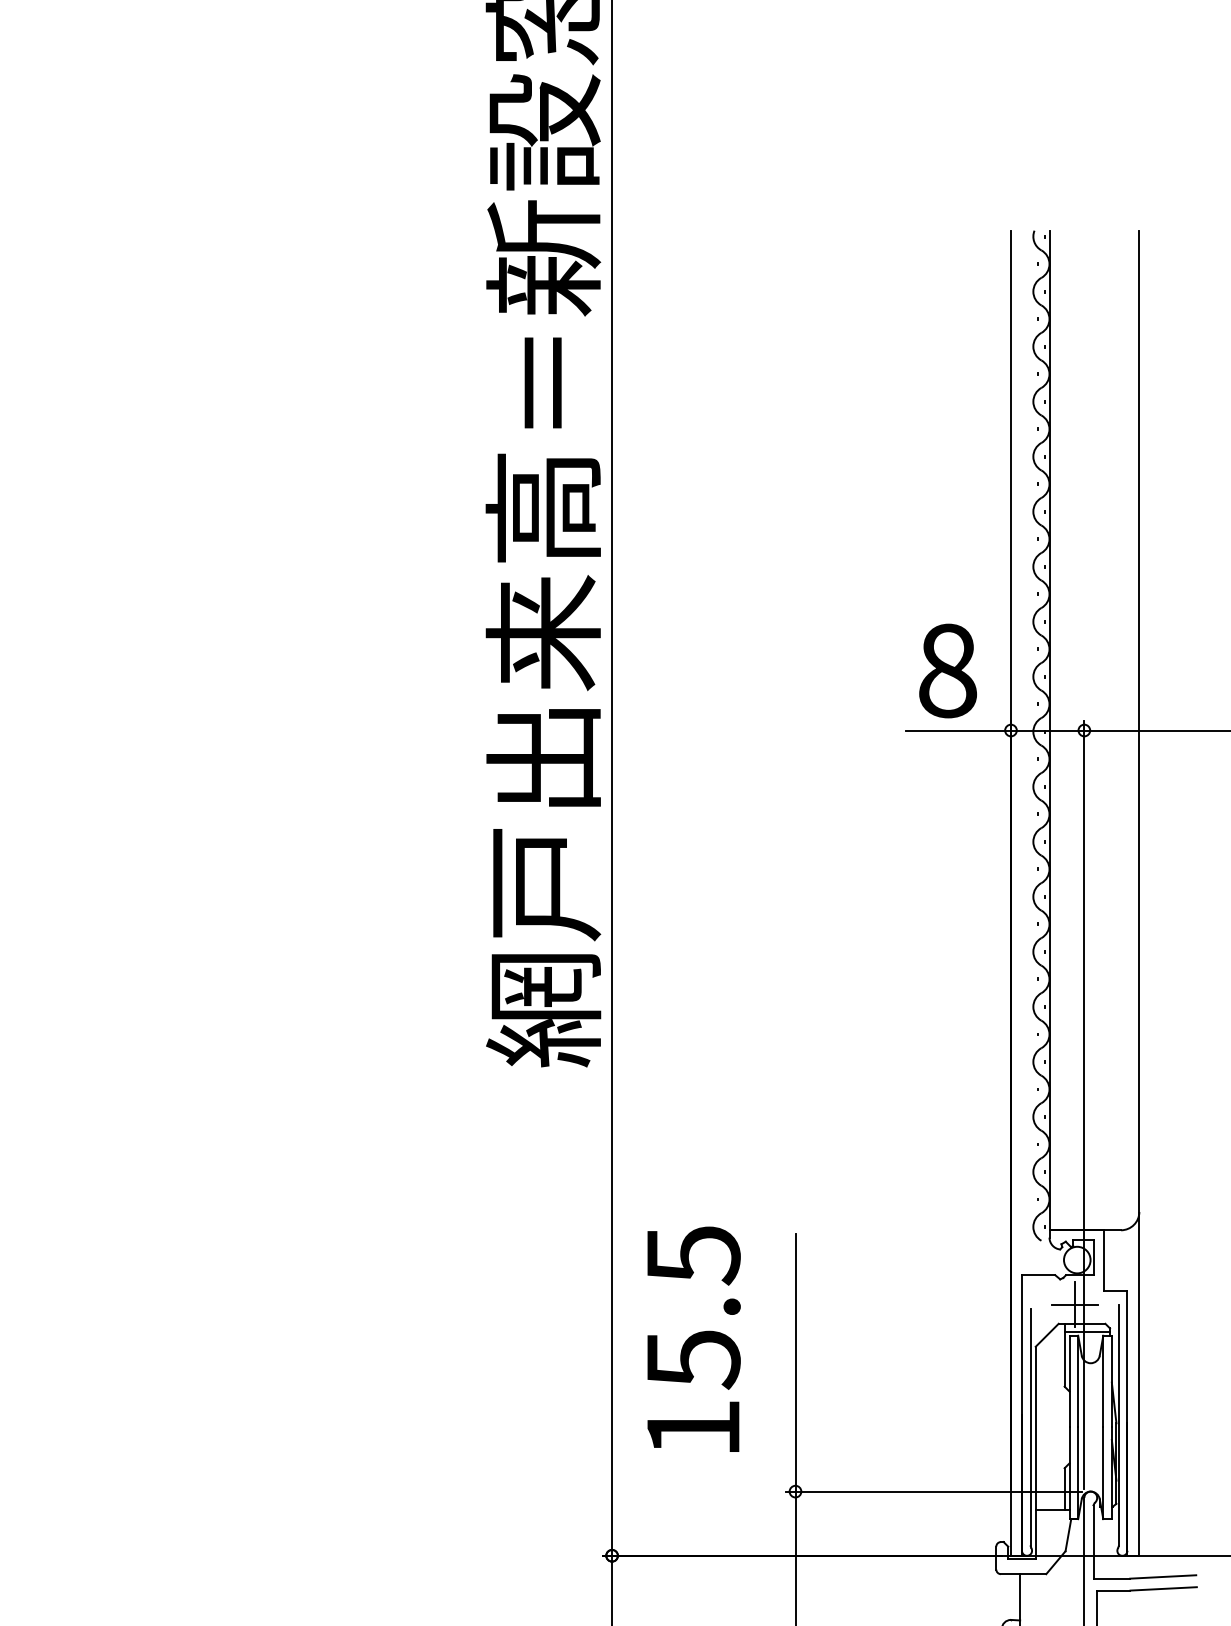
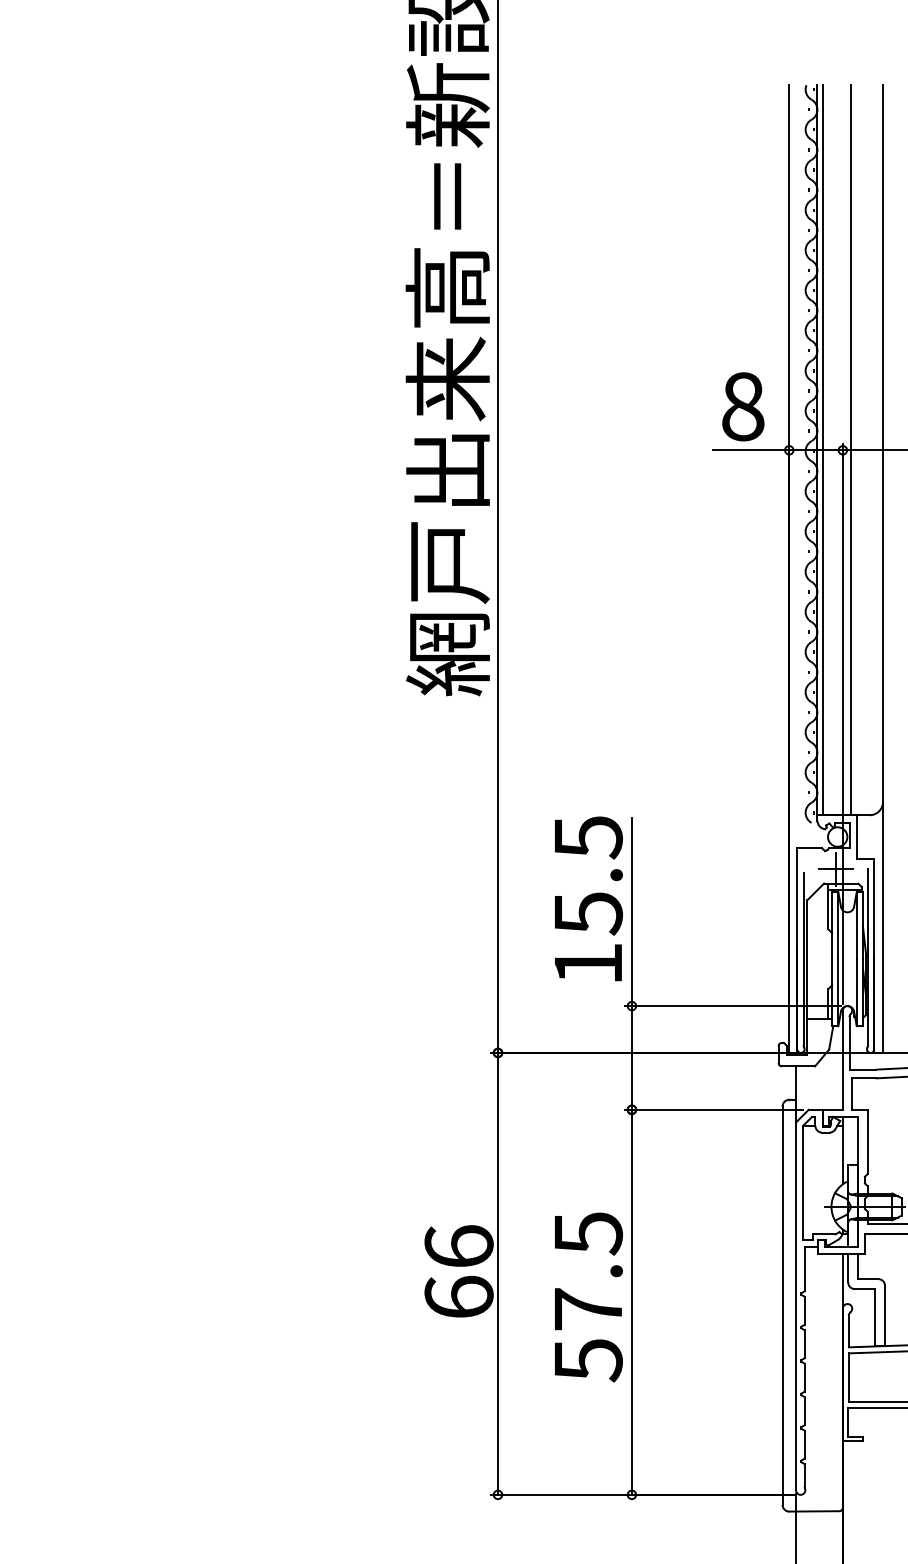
line: (1056, 730) -> (822, 450), added
line: (1094, 730) -> (850, 450), added
text: (693, 1338) -> (588, 898), moved

